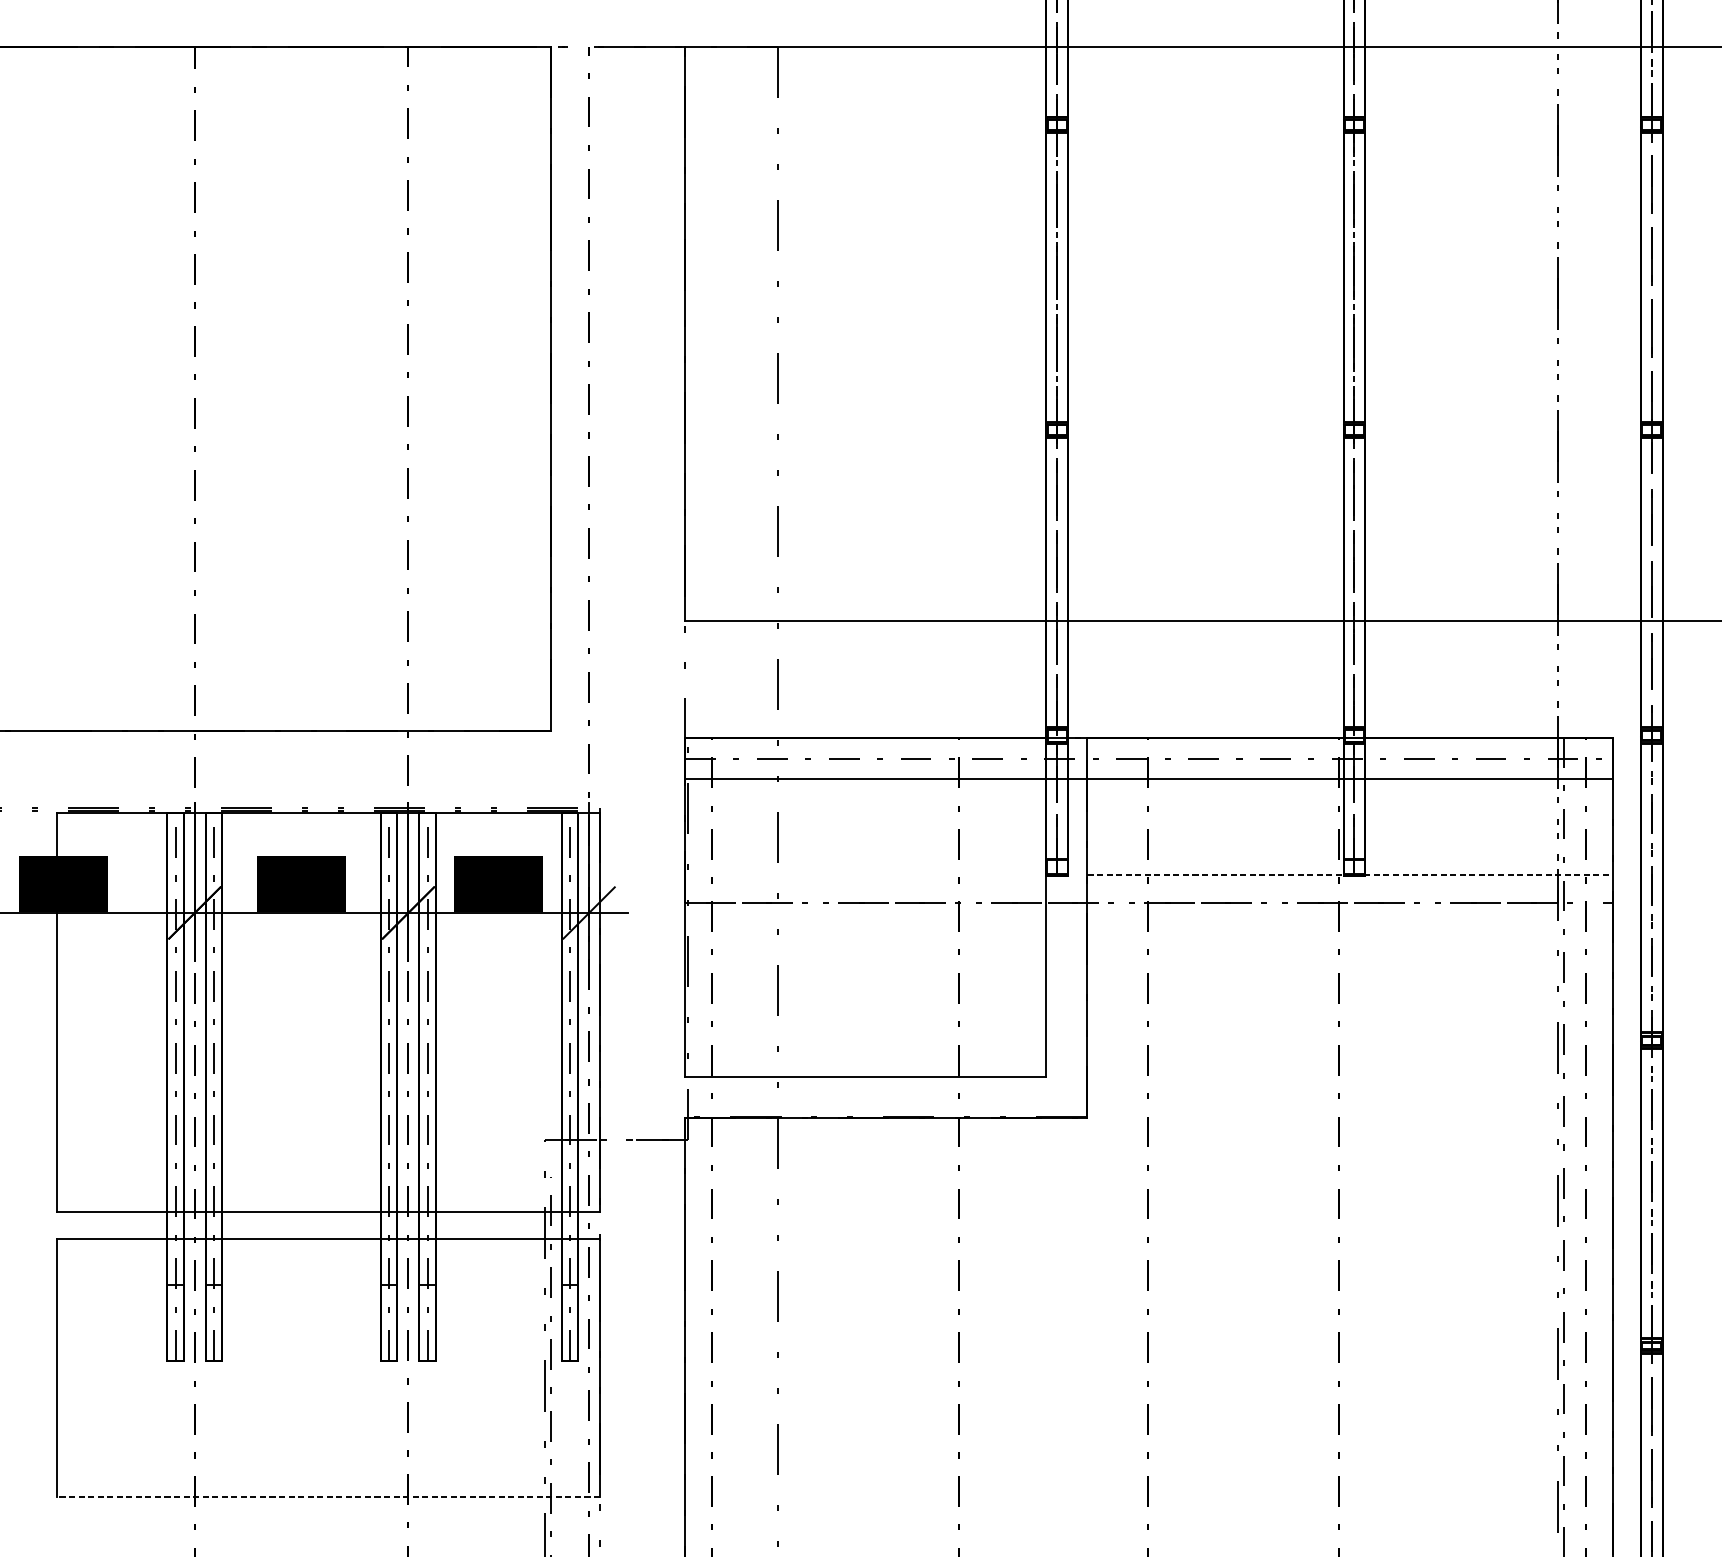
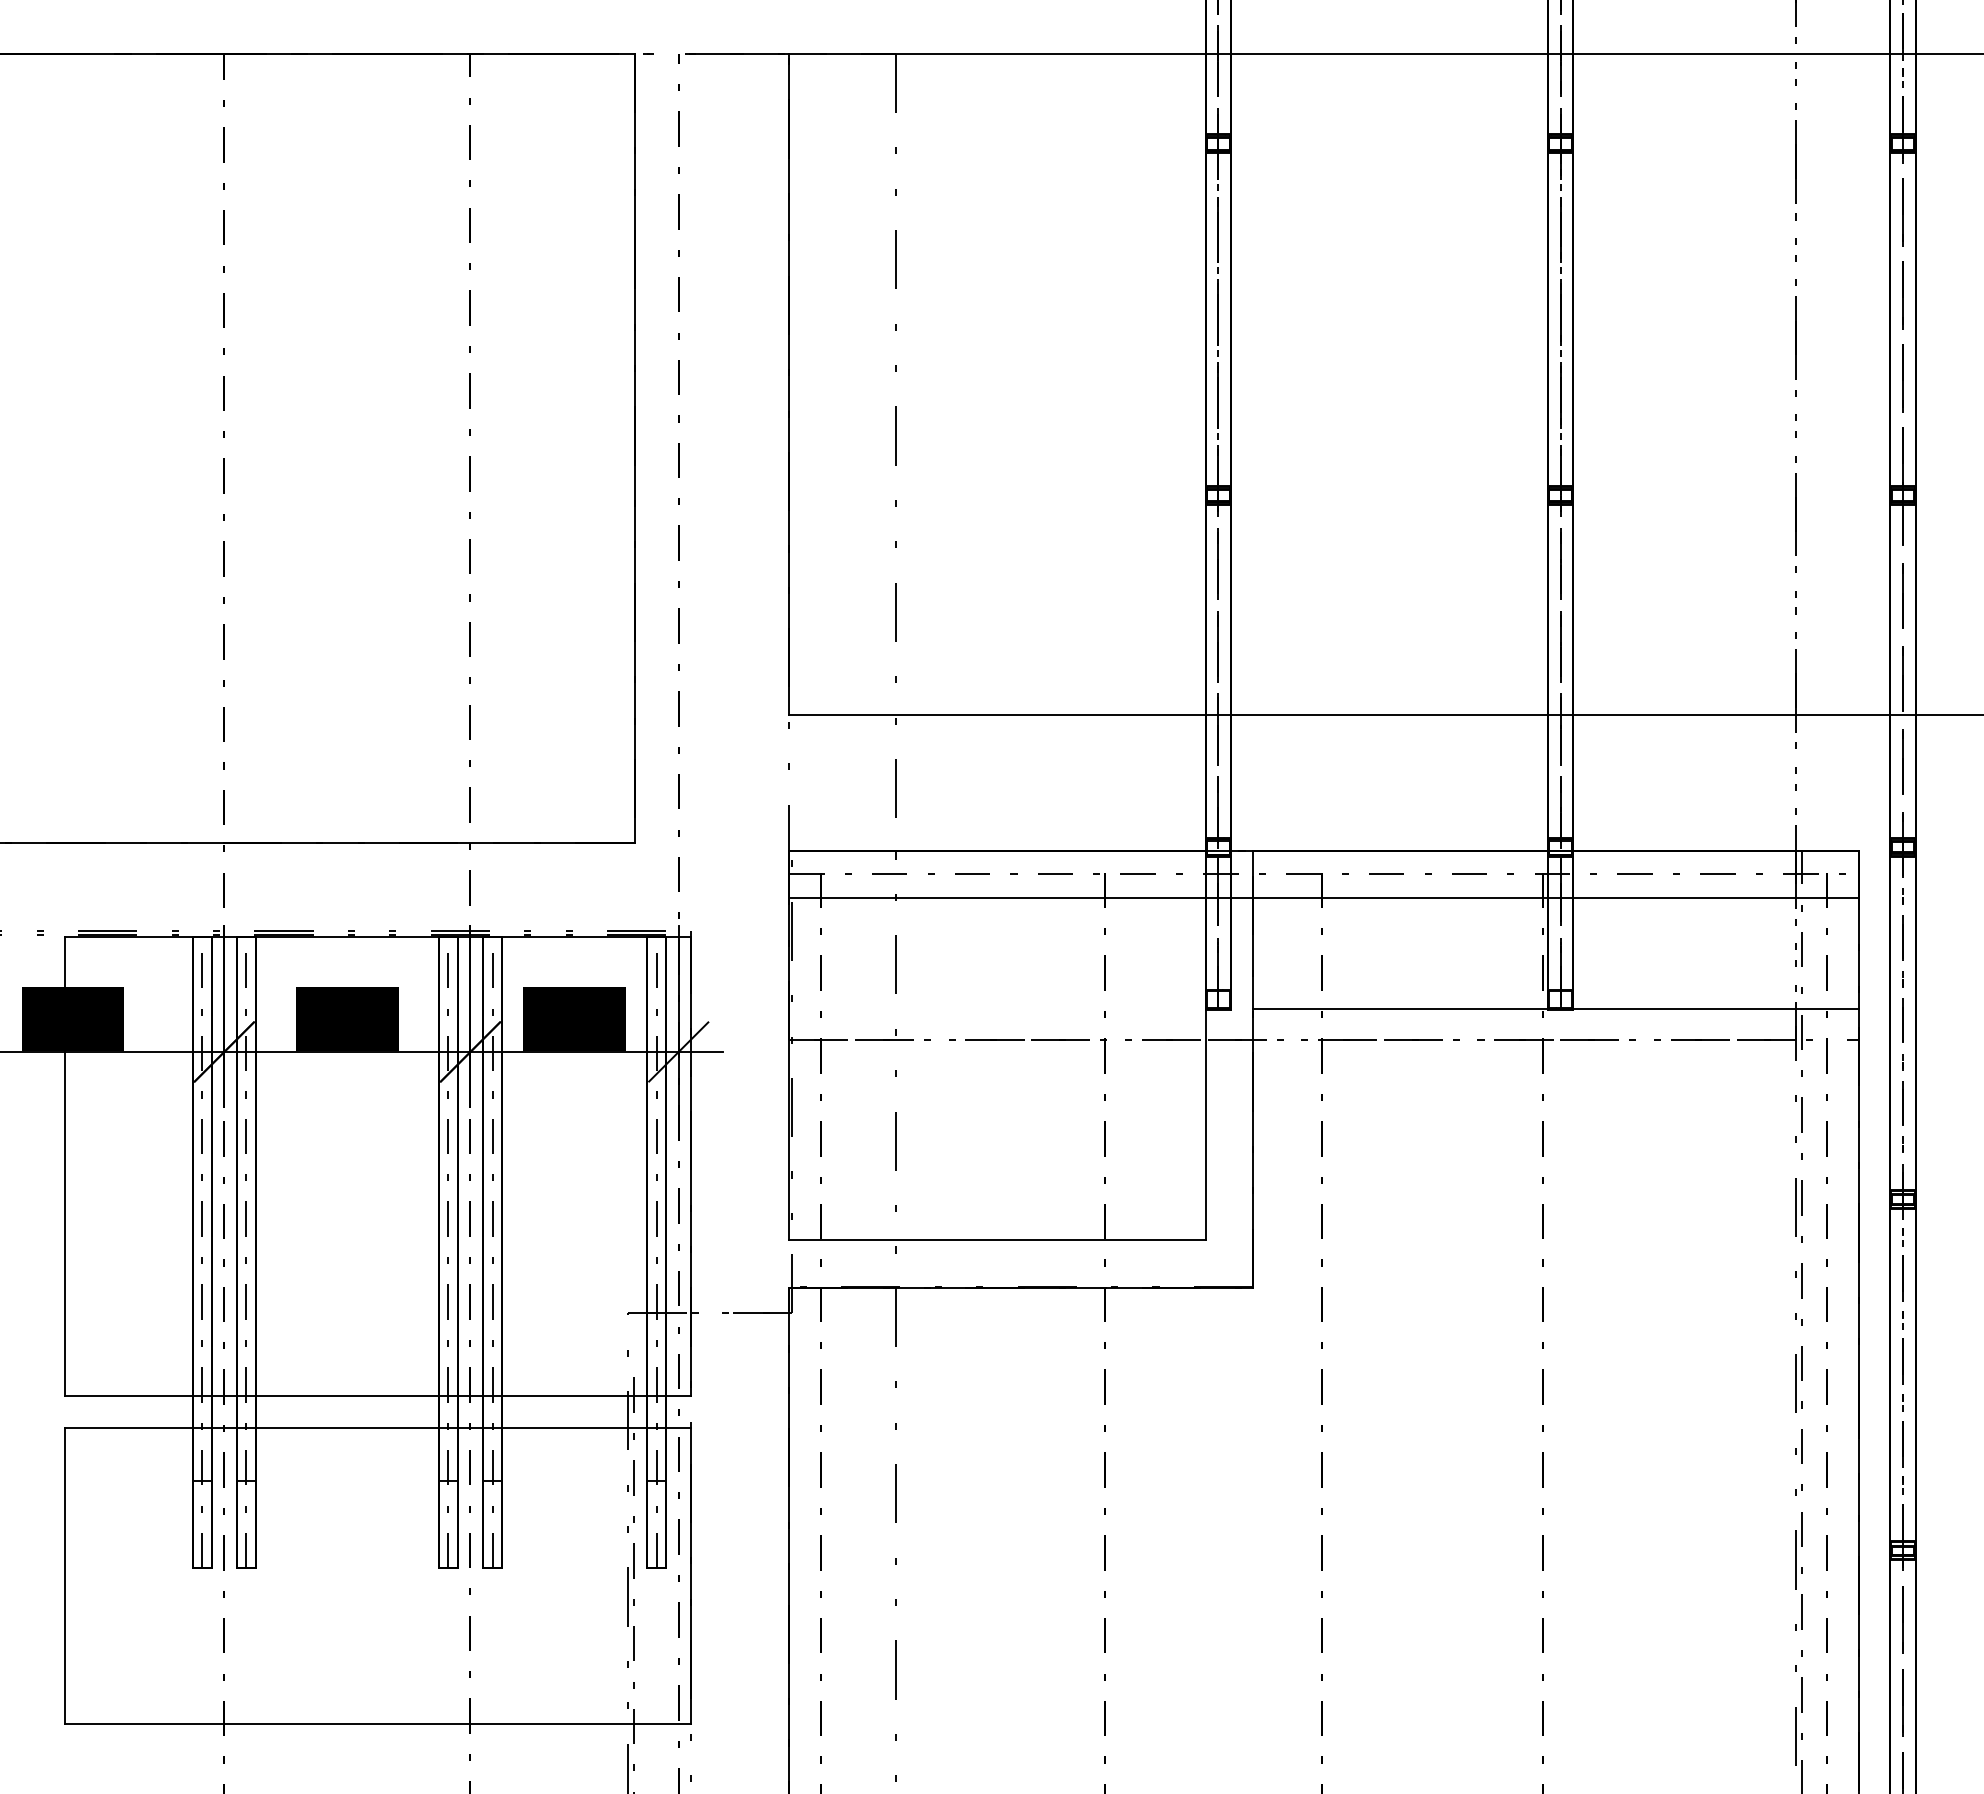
line: (1350, 875) -> (1555, 1008), dashed -> solid
line: (327, 1496) -> (377, 1724), dashed -> solid

